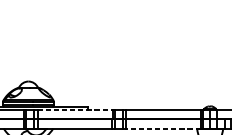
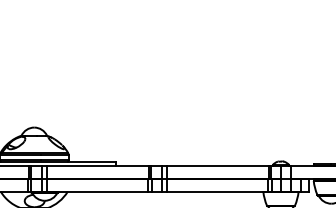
line: (75, 110) -> (98, 166), dashed -> solid
line: (163, 128) -> (217, 191), dashed -> solid

